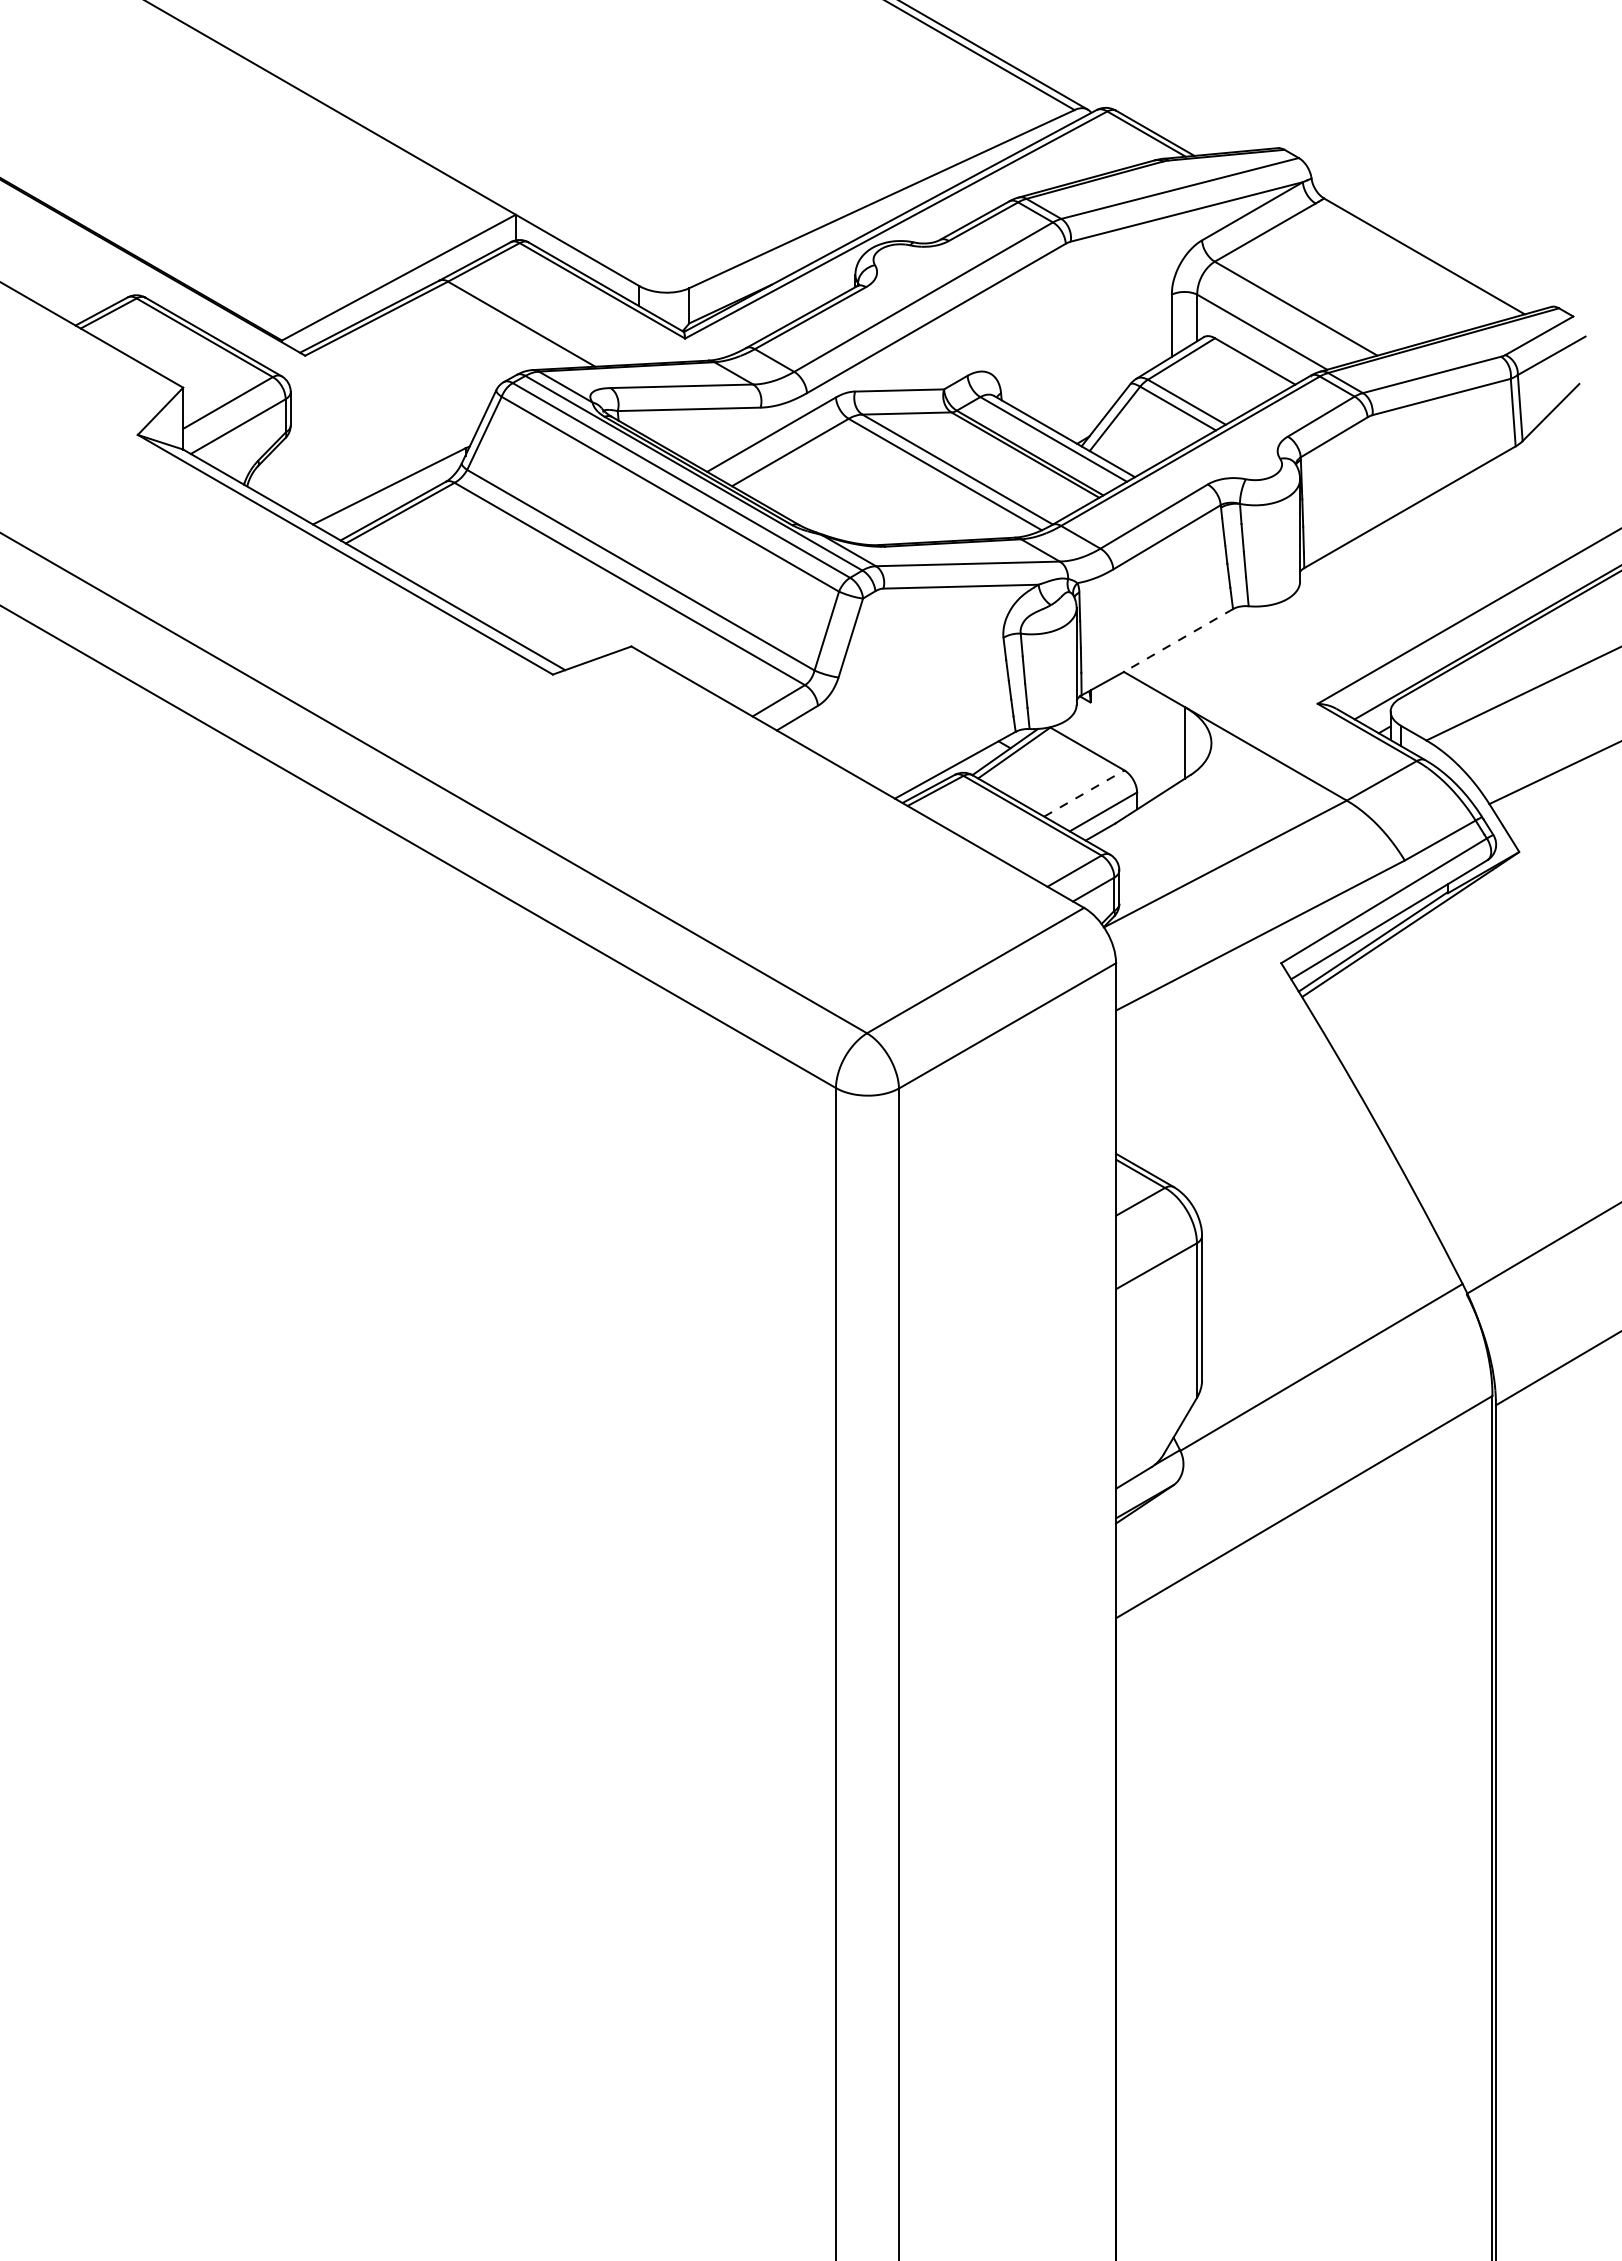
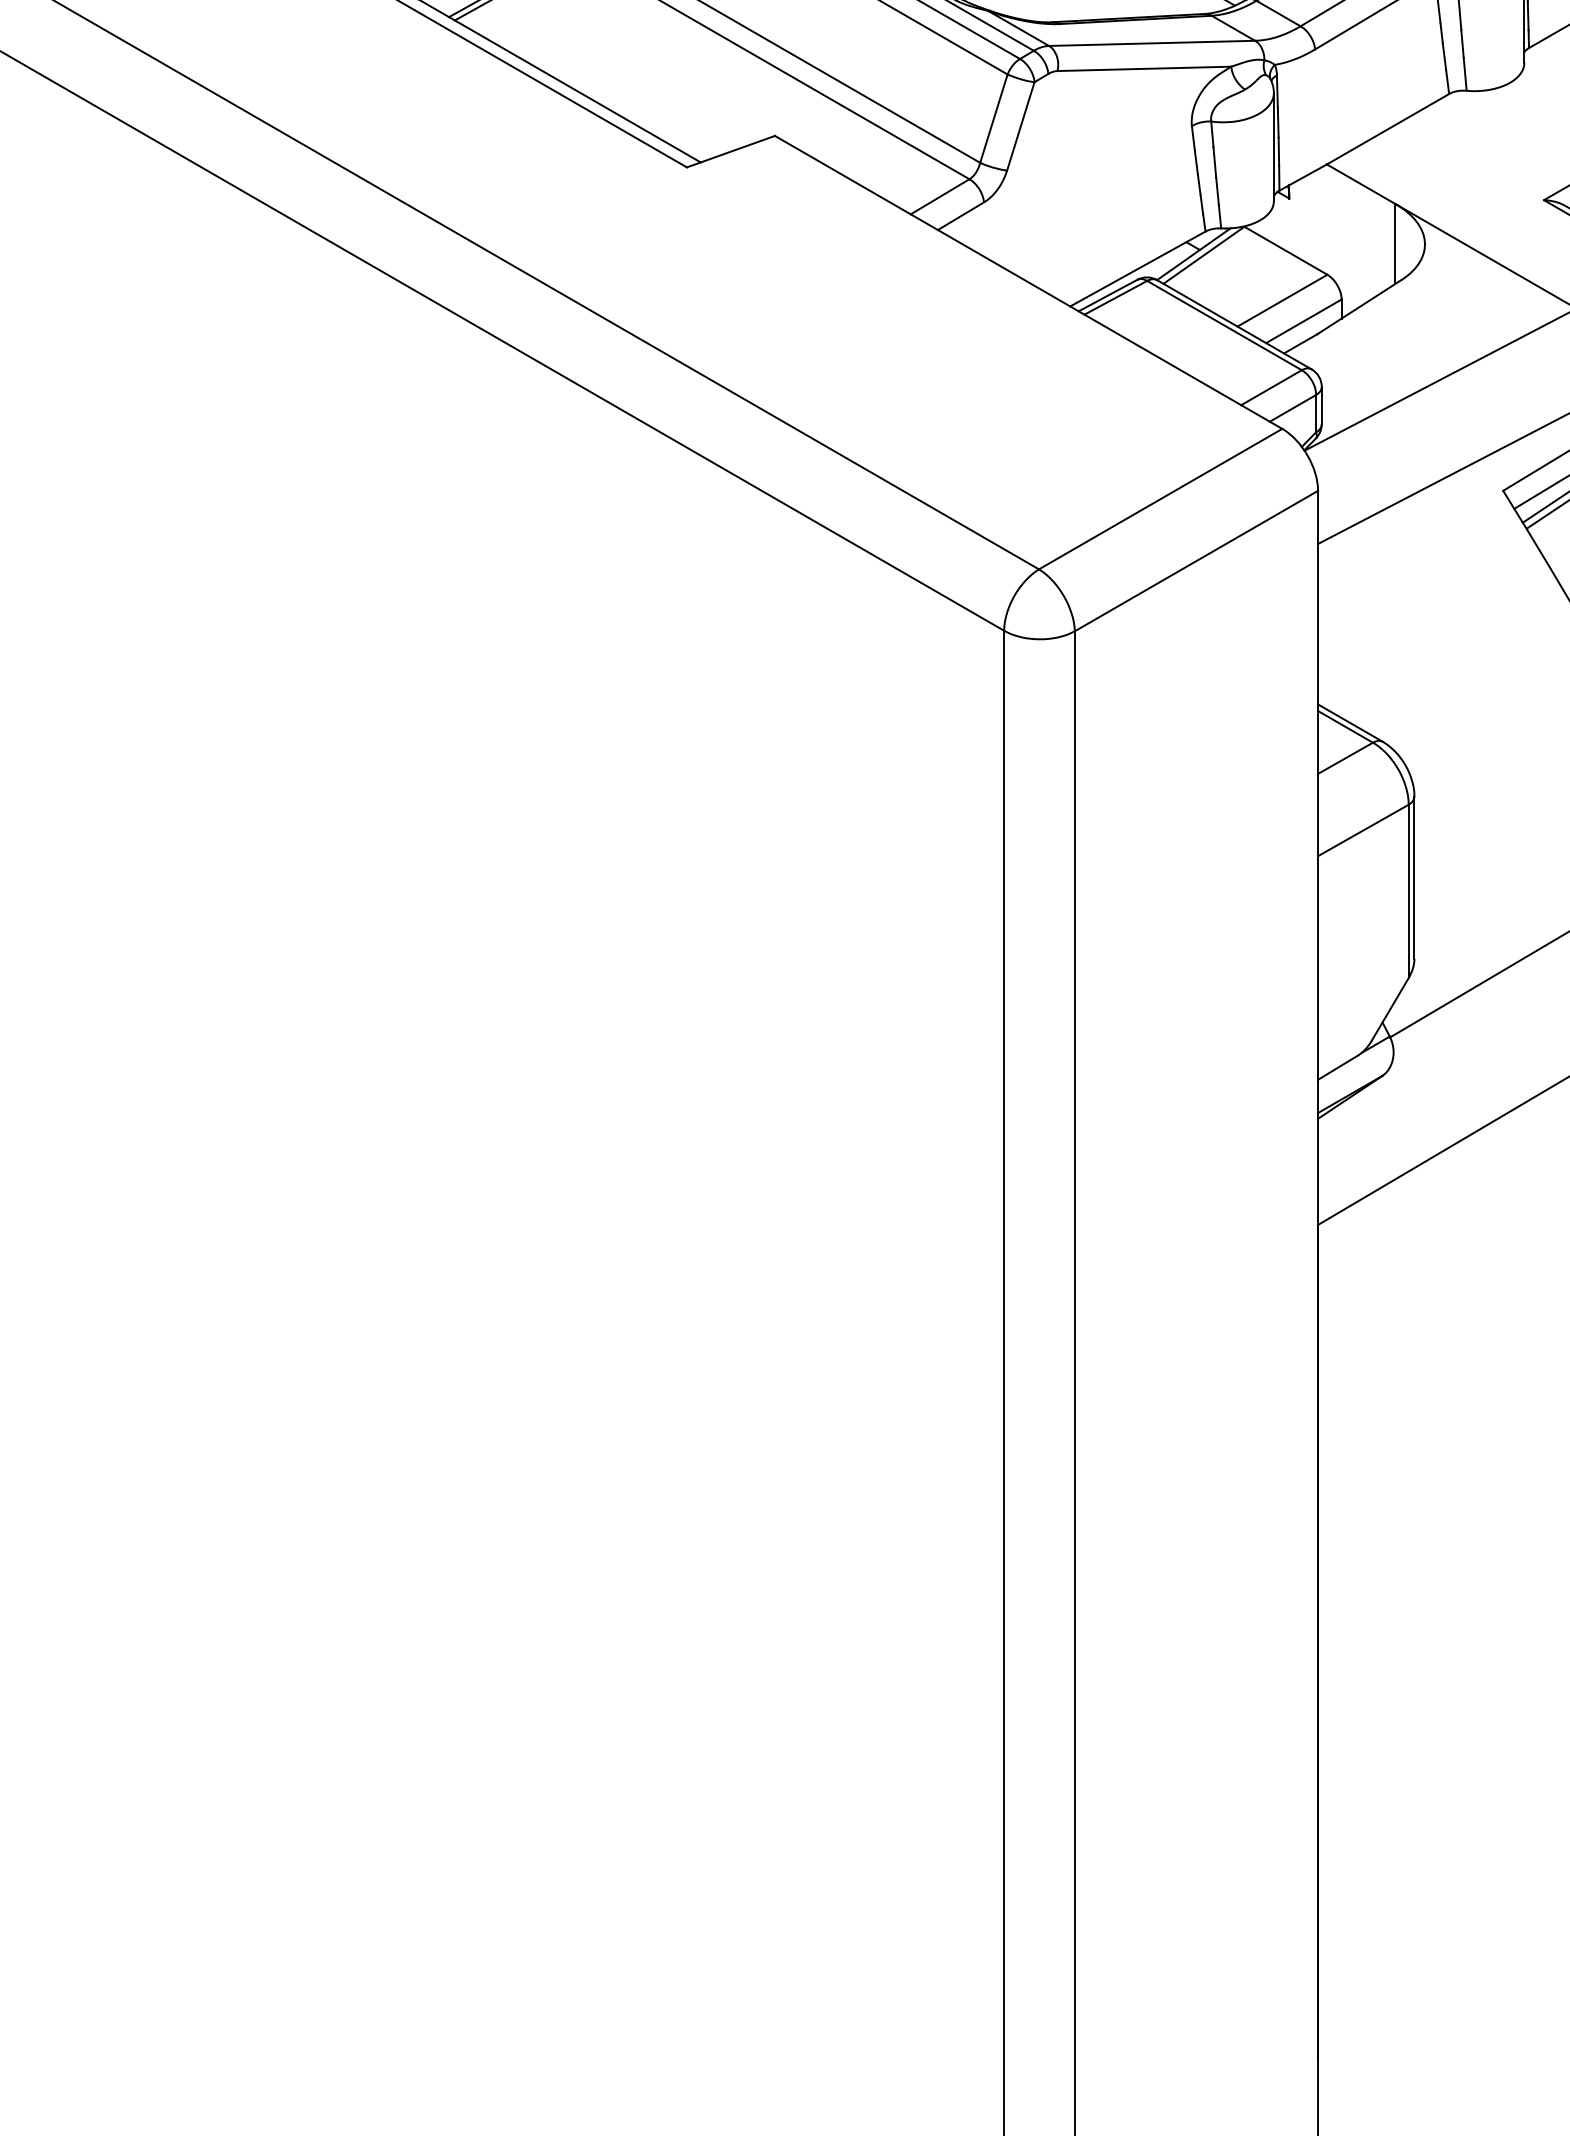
line: (1178, 640) -> (1388, 129), dashed -> solid
line: (1084, 793) -> (1282, 300), dashed -> solid

